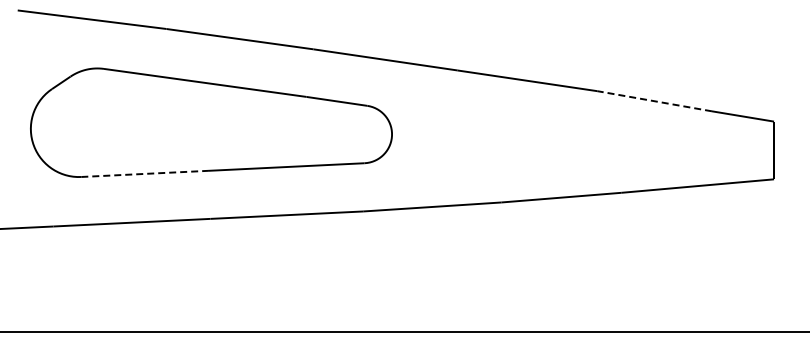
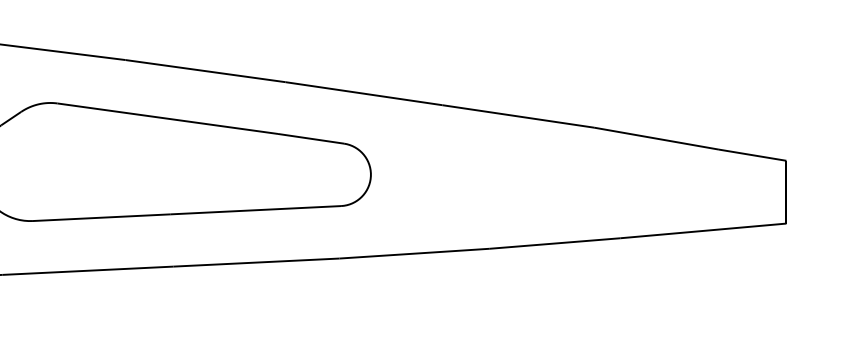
line: (654, 101) -> (656, 138), dashed -> solid
line: (145, 173) -> (102, 217), dashed -> solid

